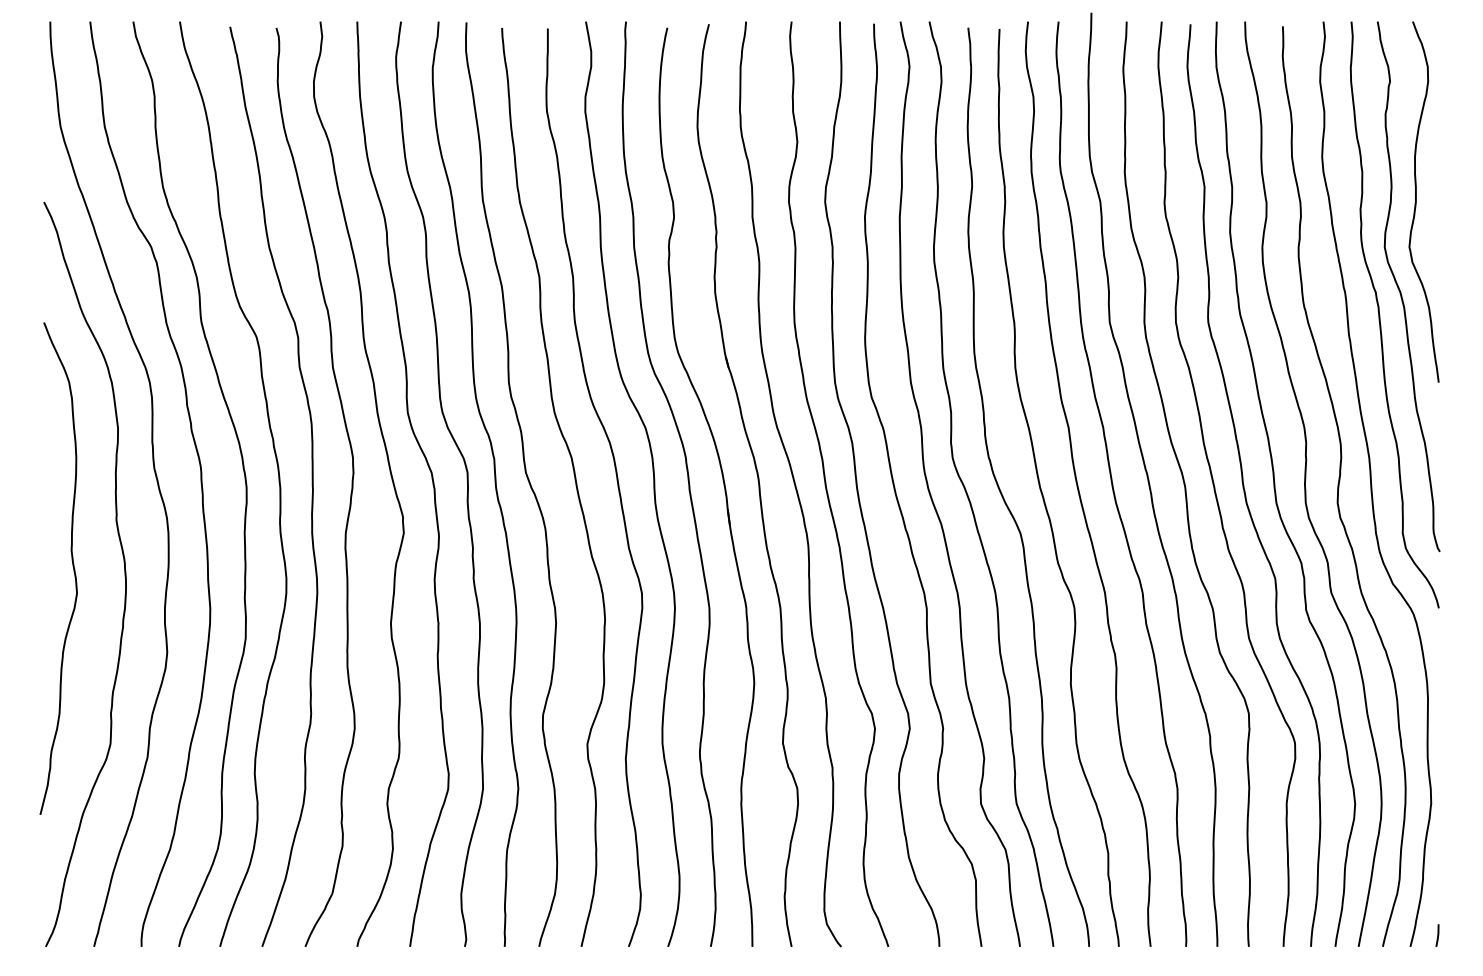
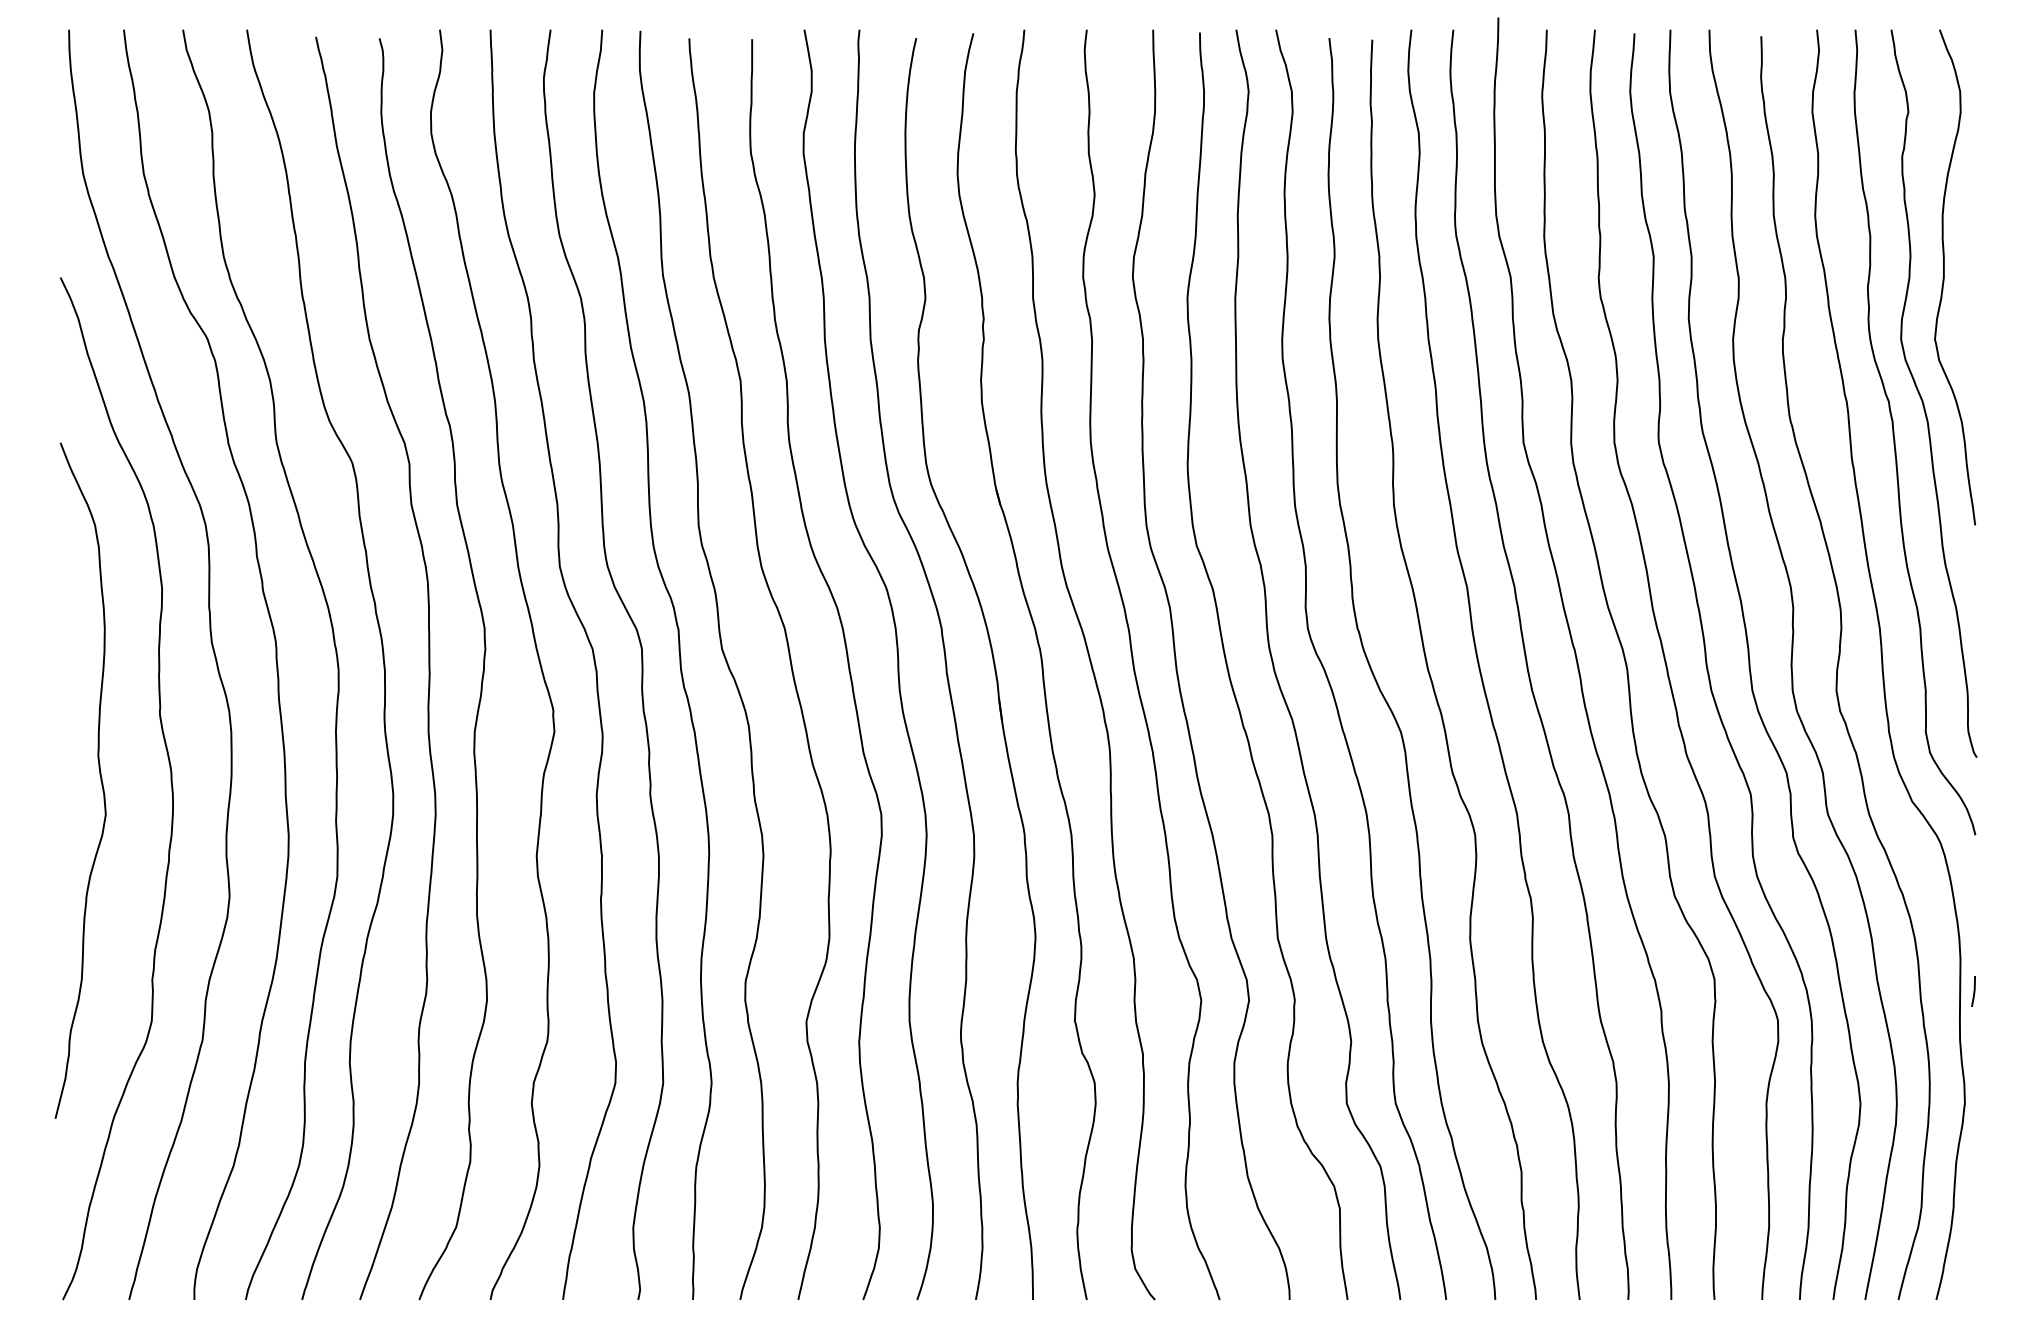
line: (1437, 935) -> (1973, 991), moved

